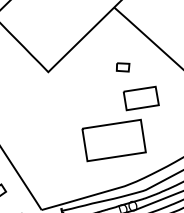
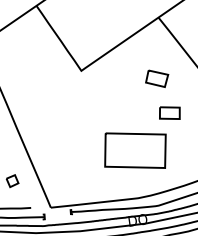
part: (122, 67) -> (156, 79), size x1.6
part: (140, 97) -> (169, 112), size x0.6

